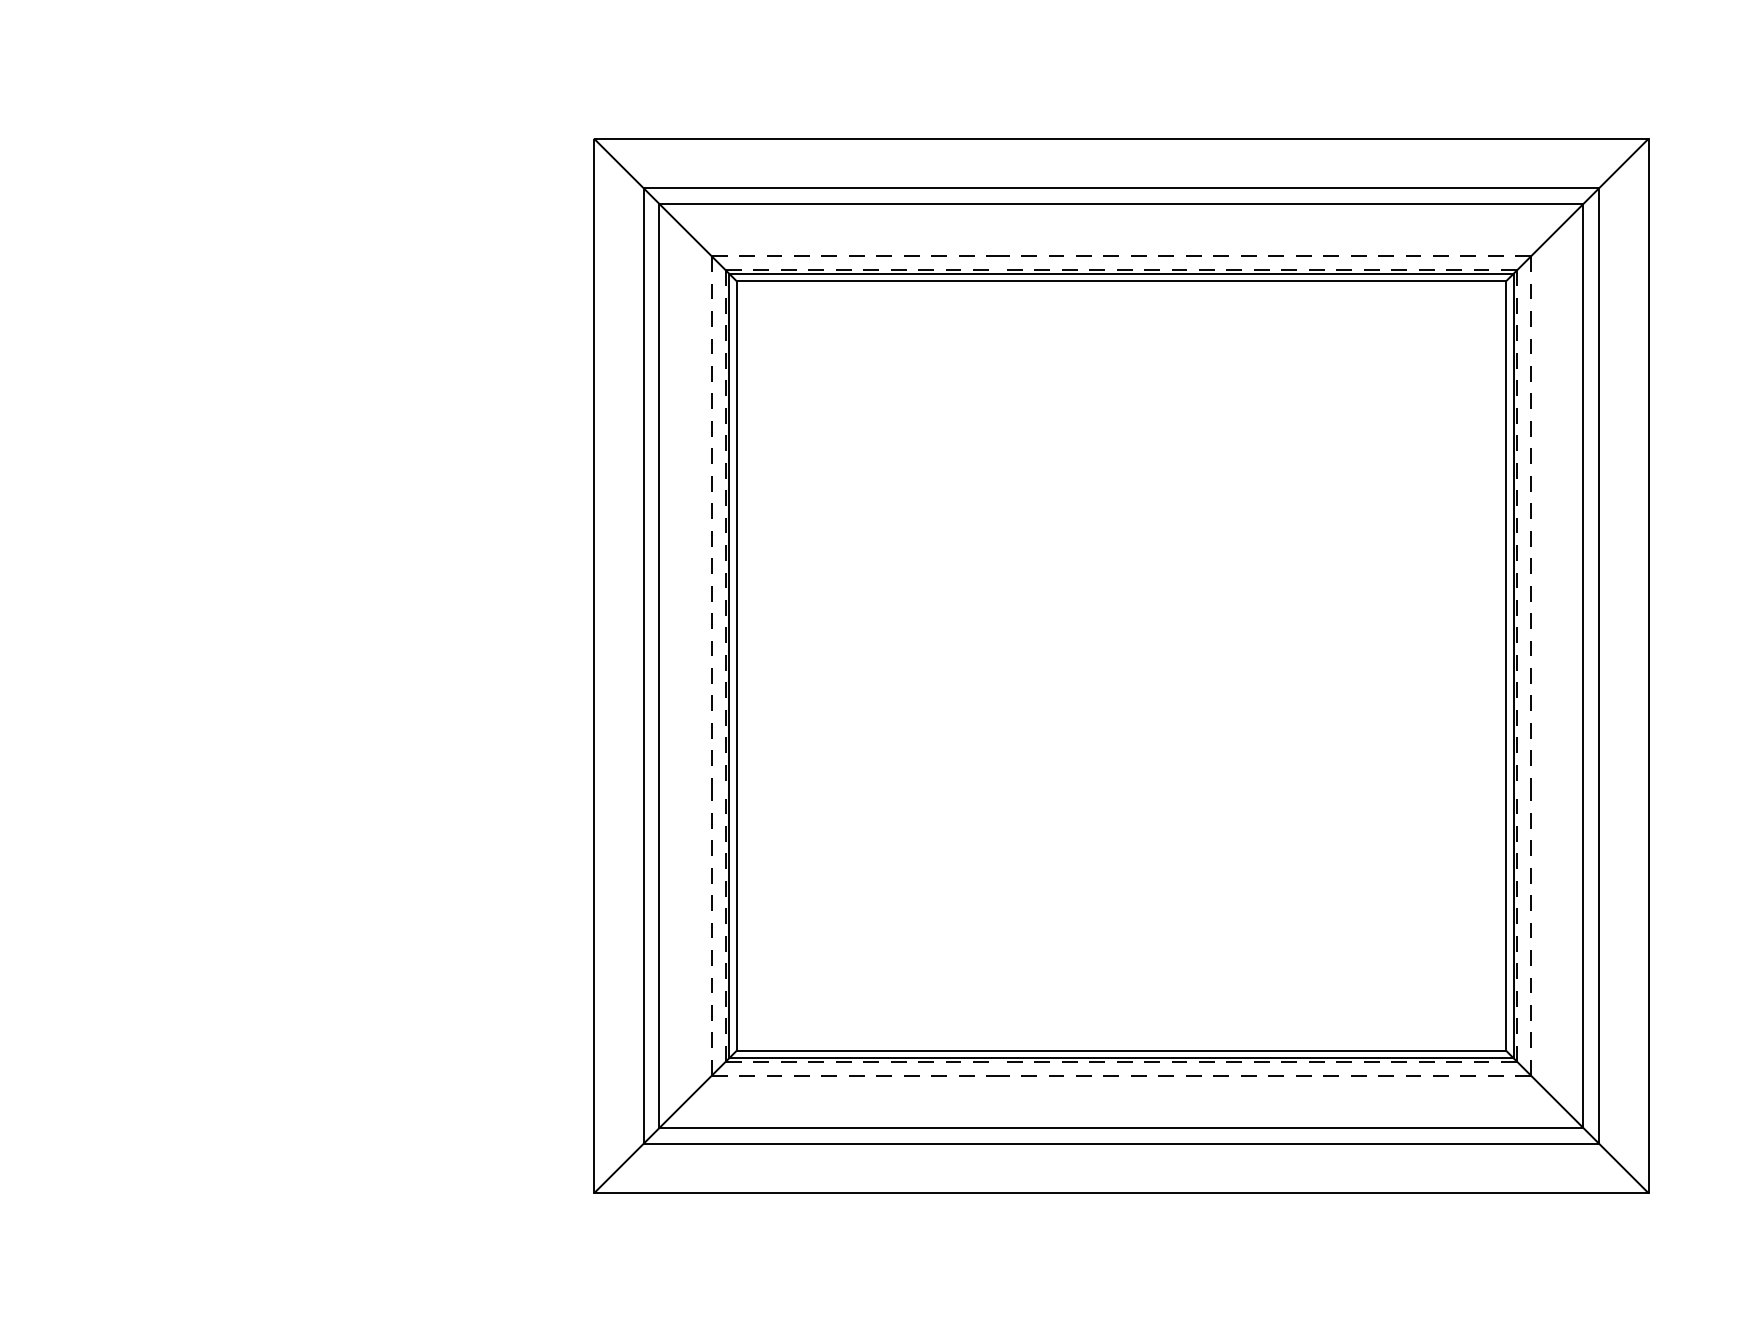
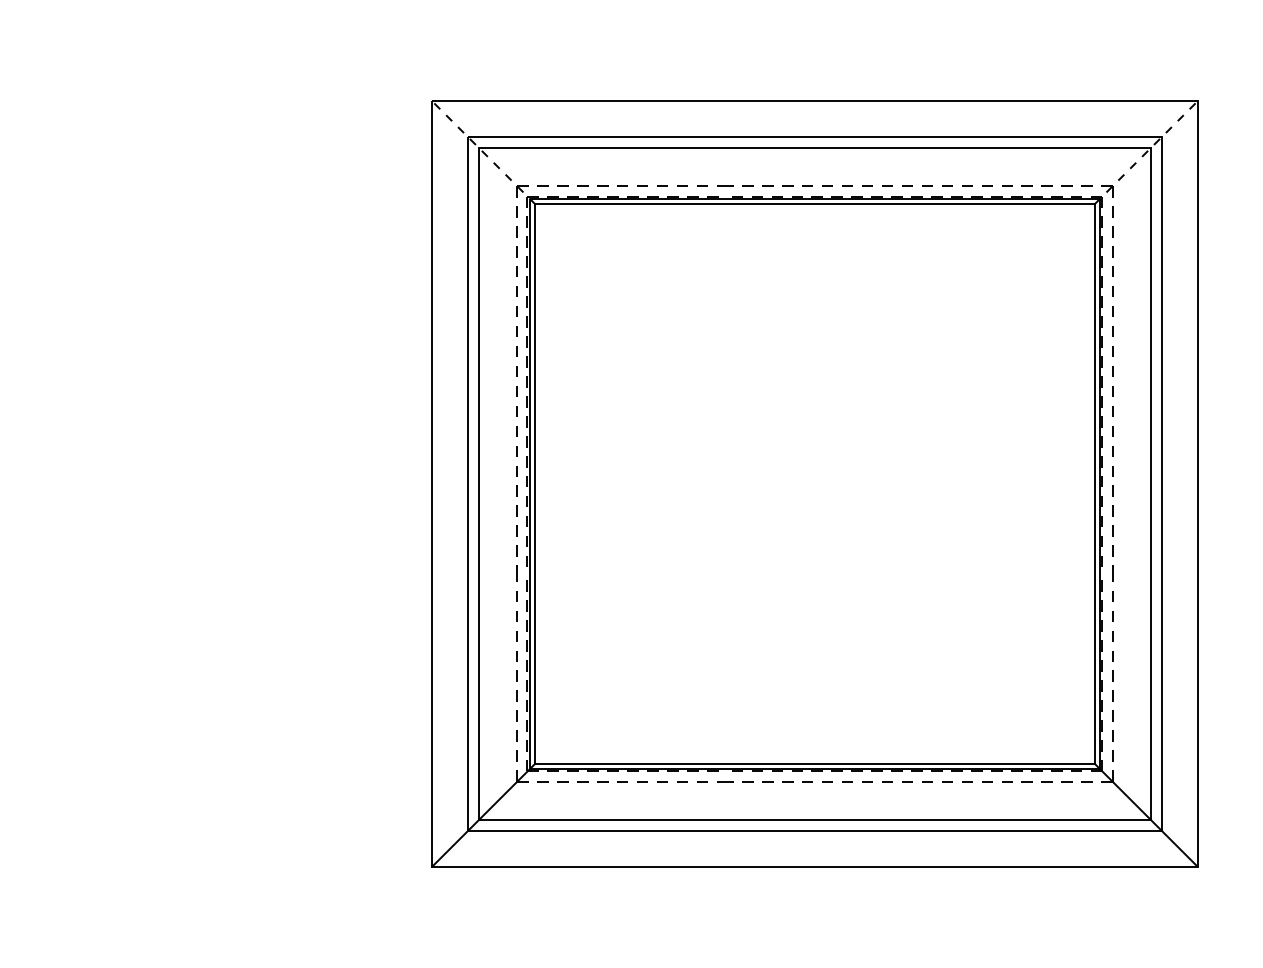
line: (665, 209) -> (483, 152), solid -> dashed
line: (1577, 209) -> (1146, 152), solid -> dashed

